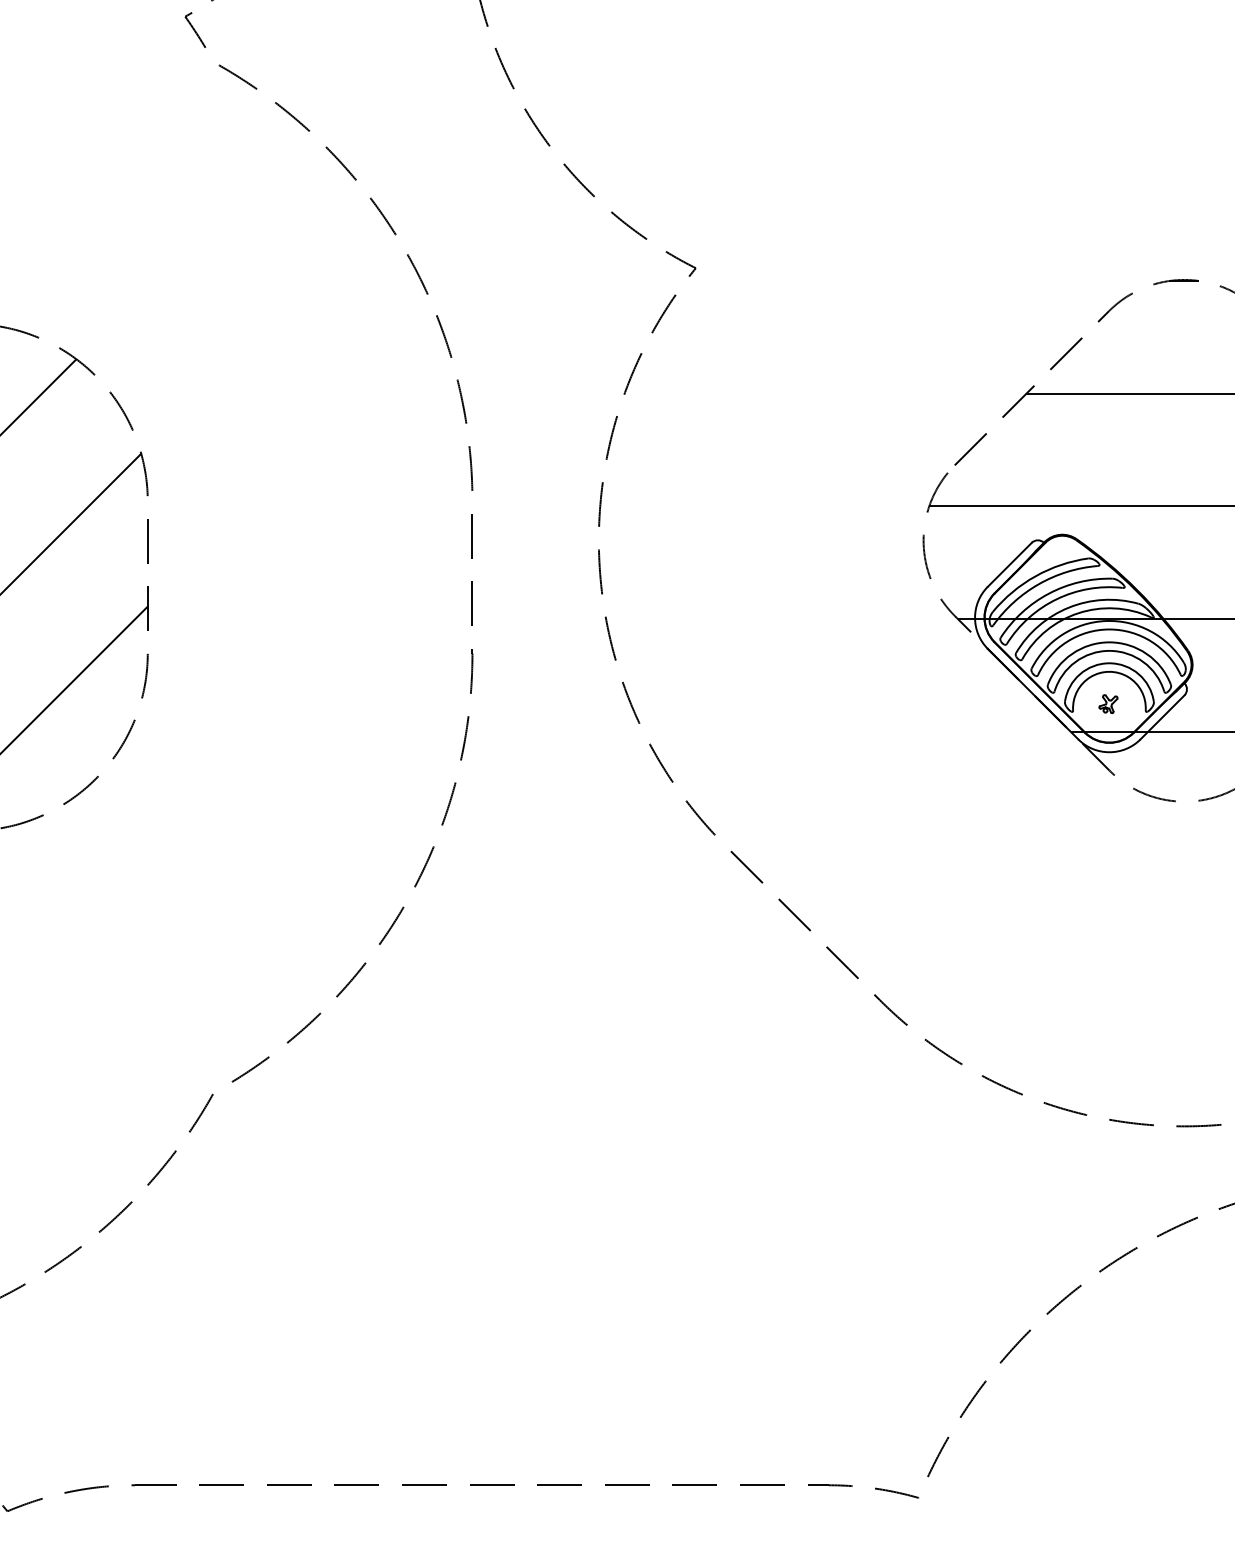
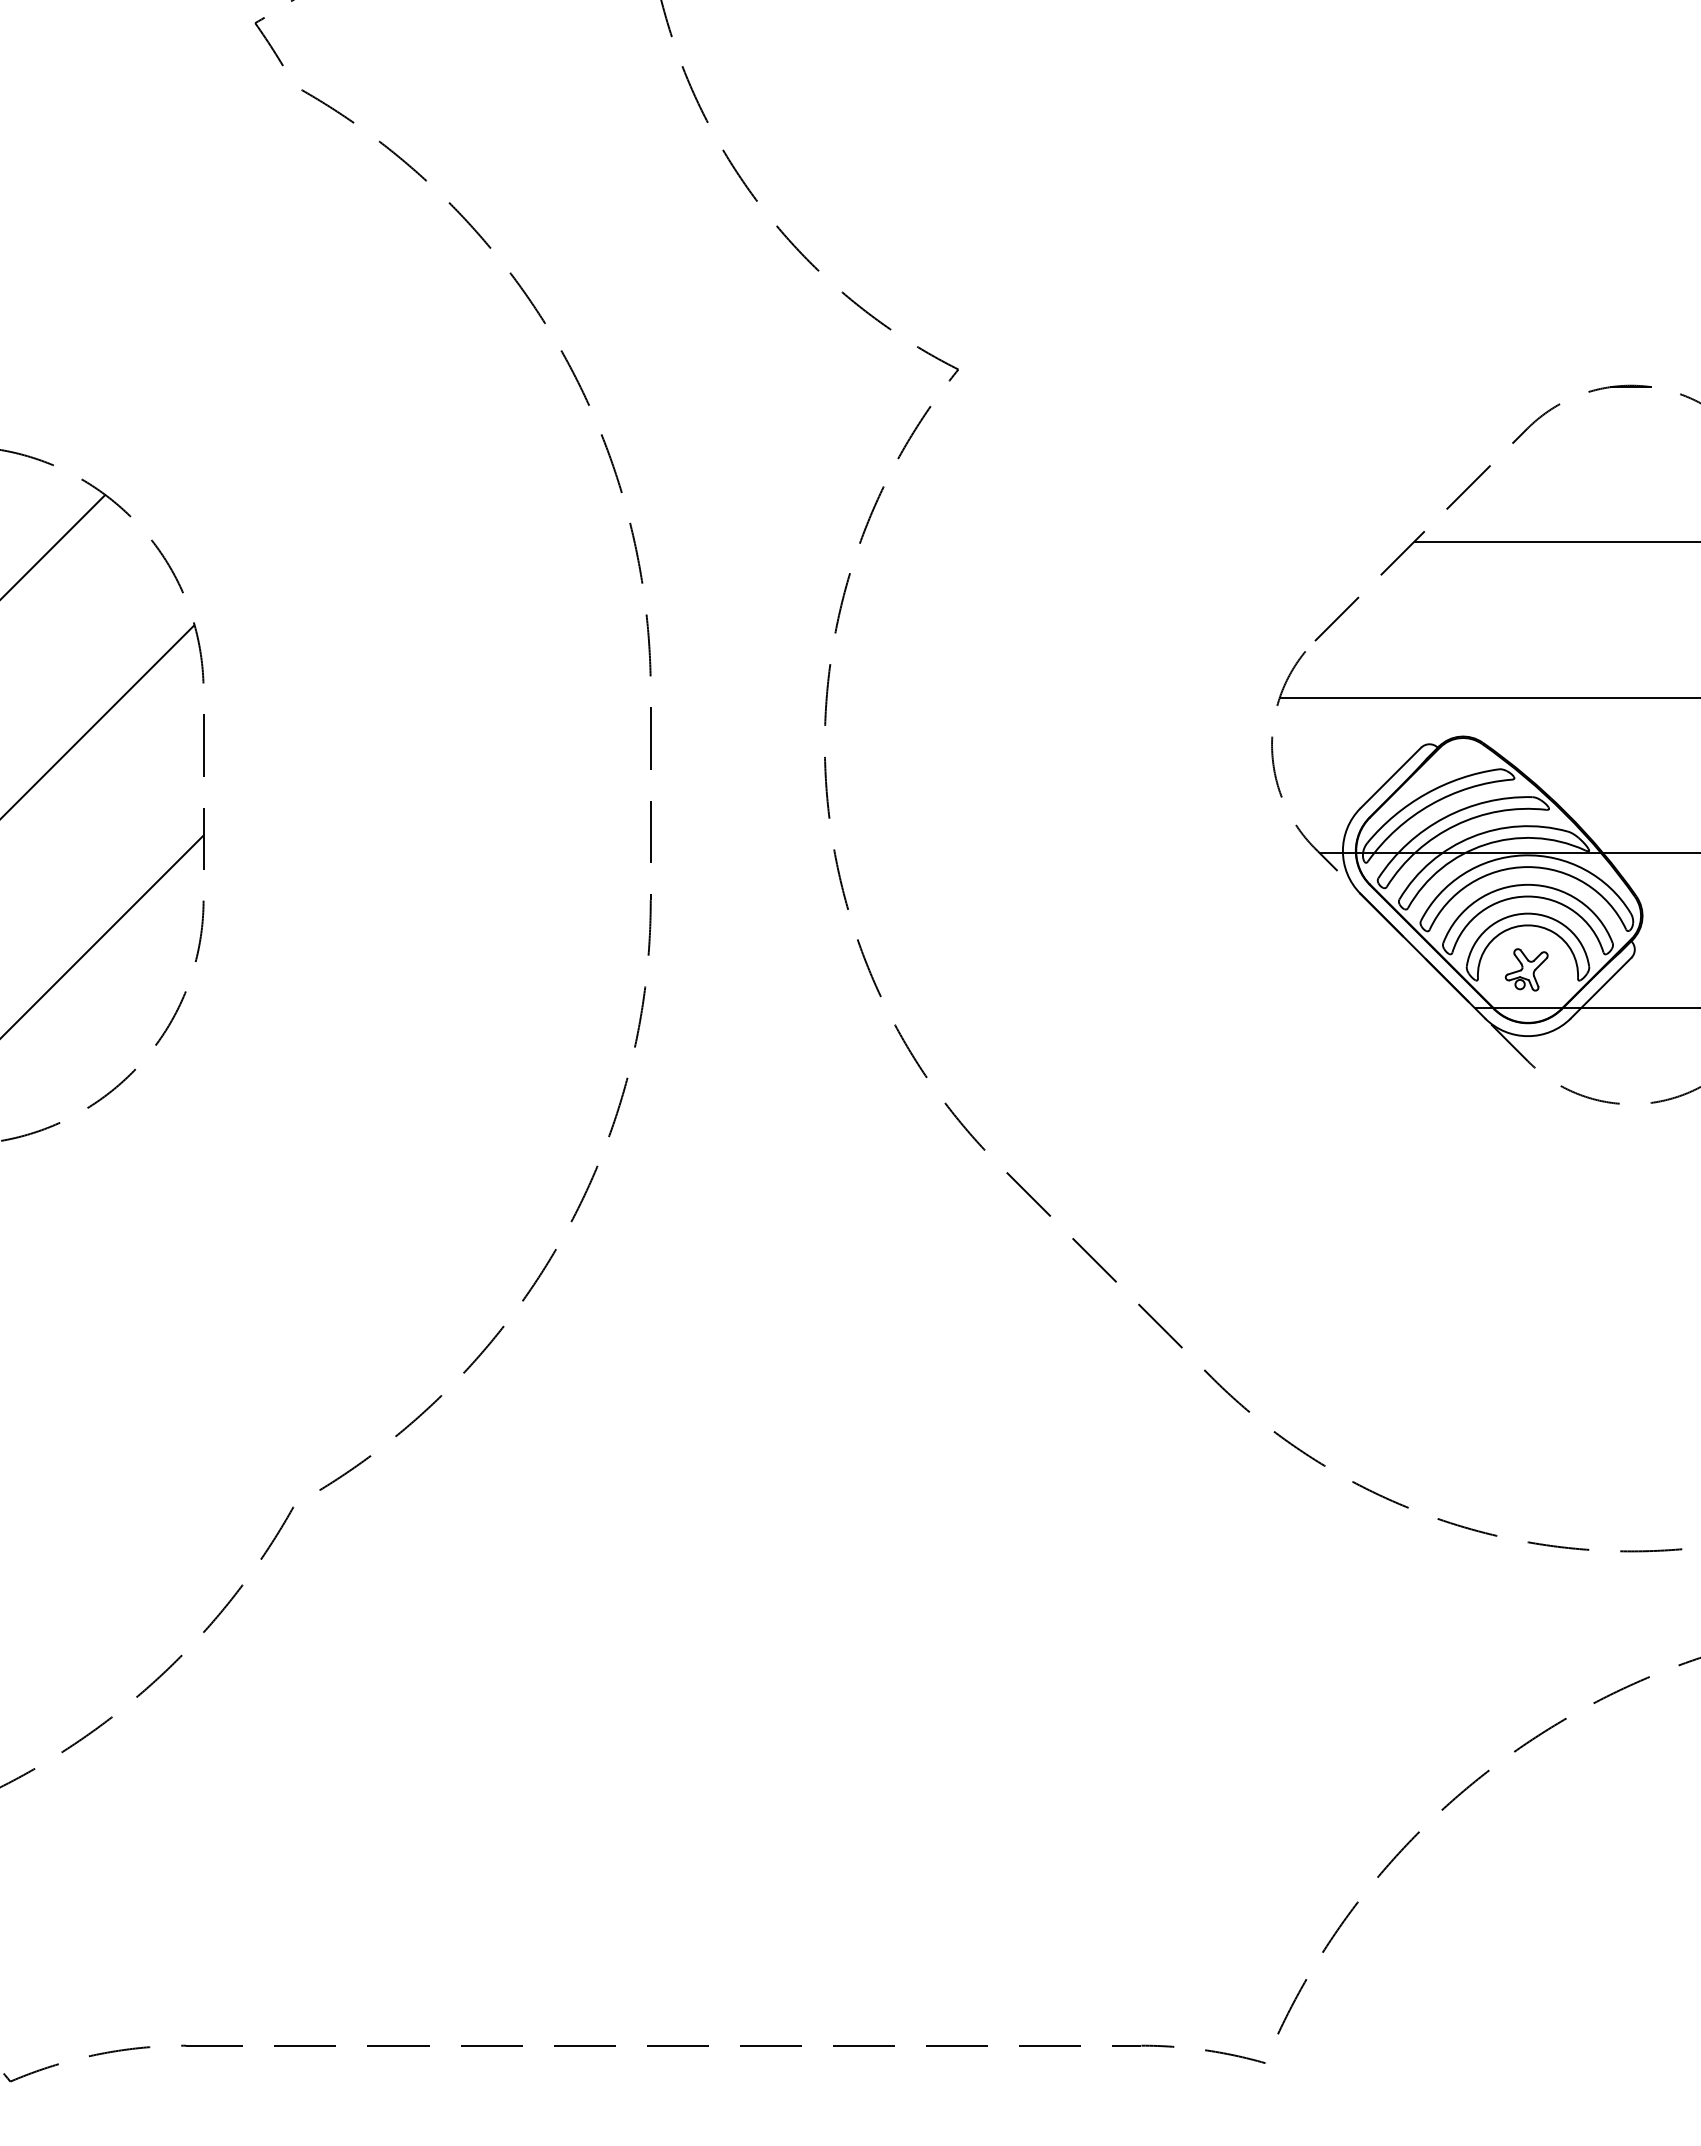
part: (1108, 703) -> (1526, 969), size x1.67

